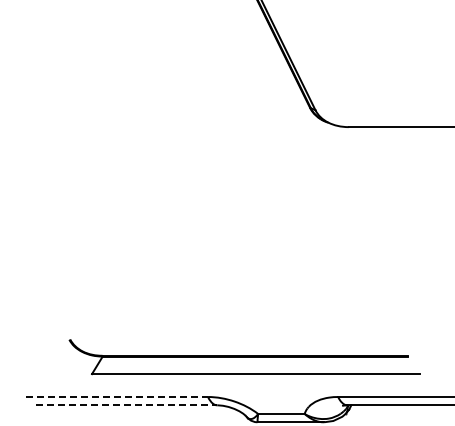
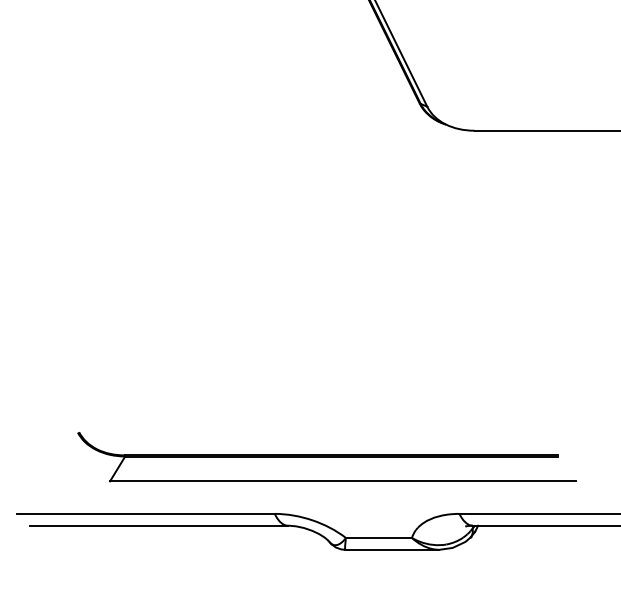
line: (117, 397) -> (146, 514), dashed -> solid
line: (126, 405) -> (159, 525), dashed -> solid

